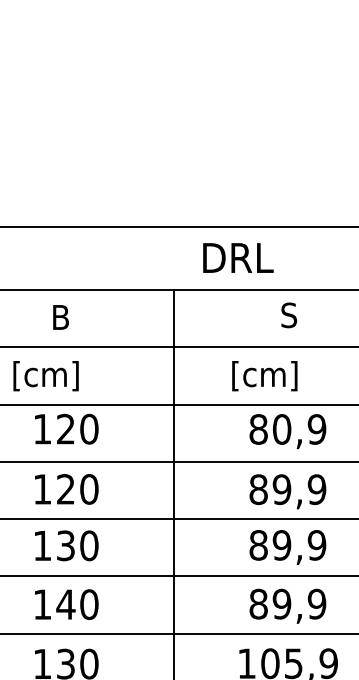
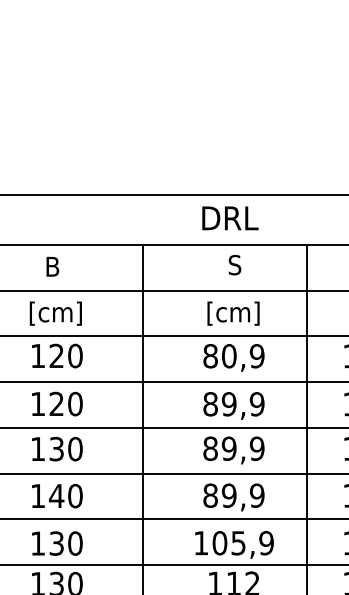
text: (238, 258) -> (230, 218), moved
text: (45, 375) -> (55, 313), moved
text: (264, 375) -> (233, 313), moved

